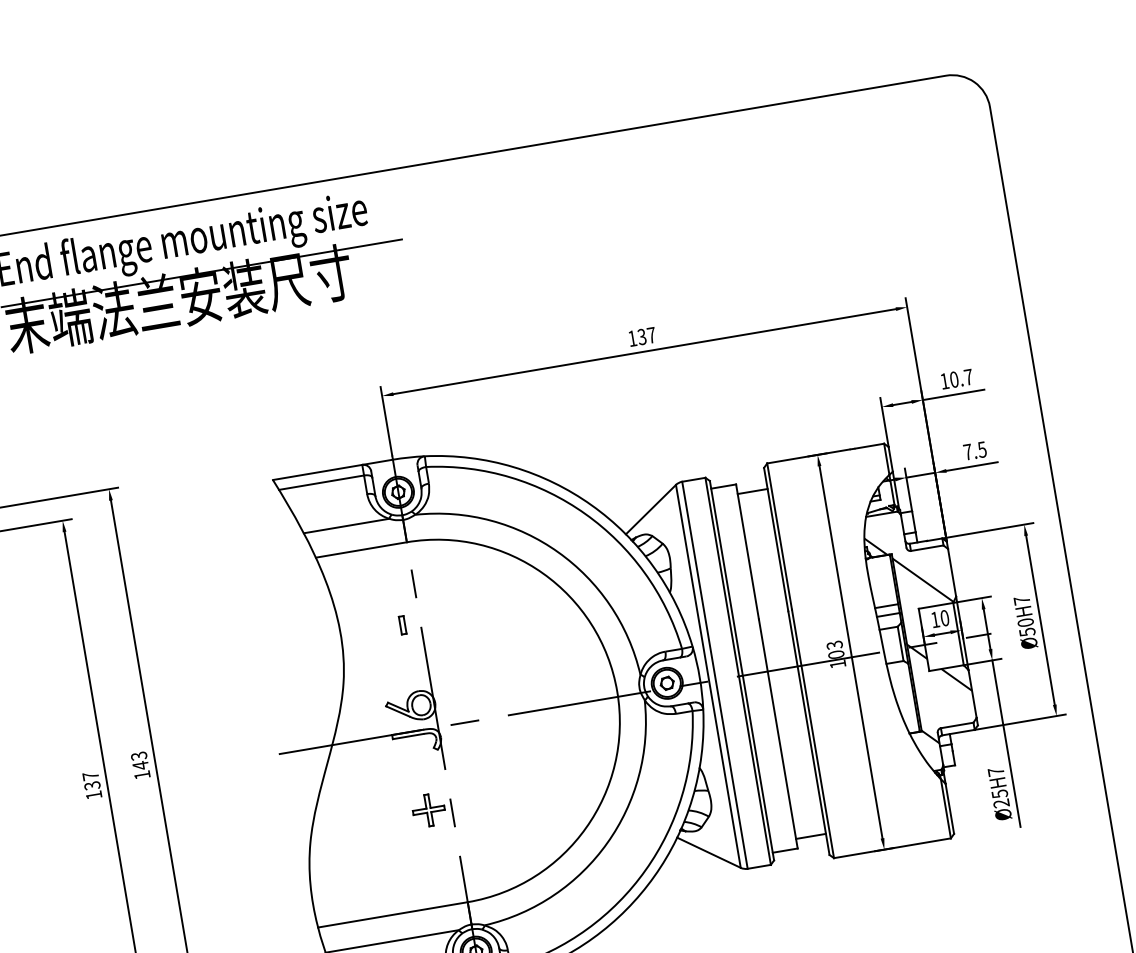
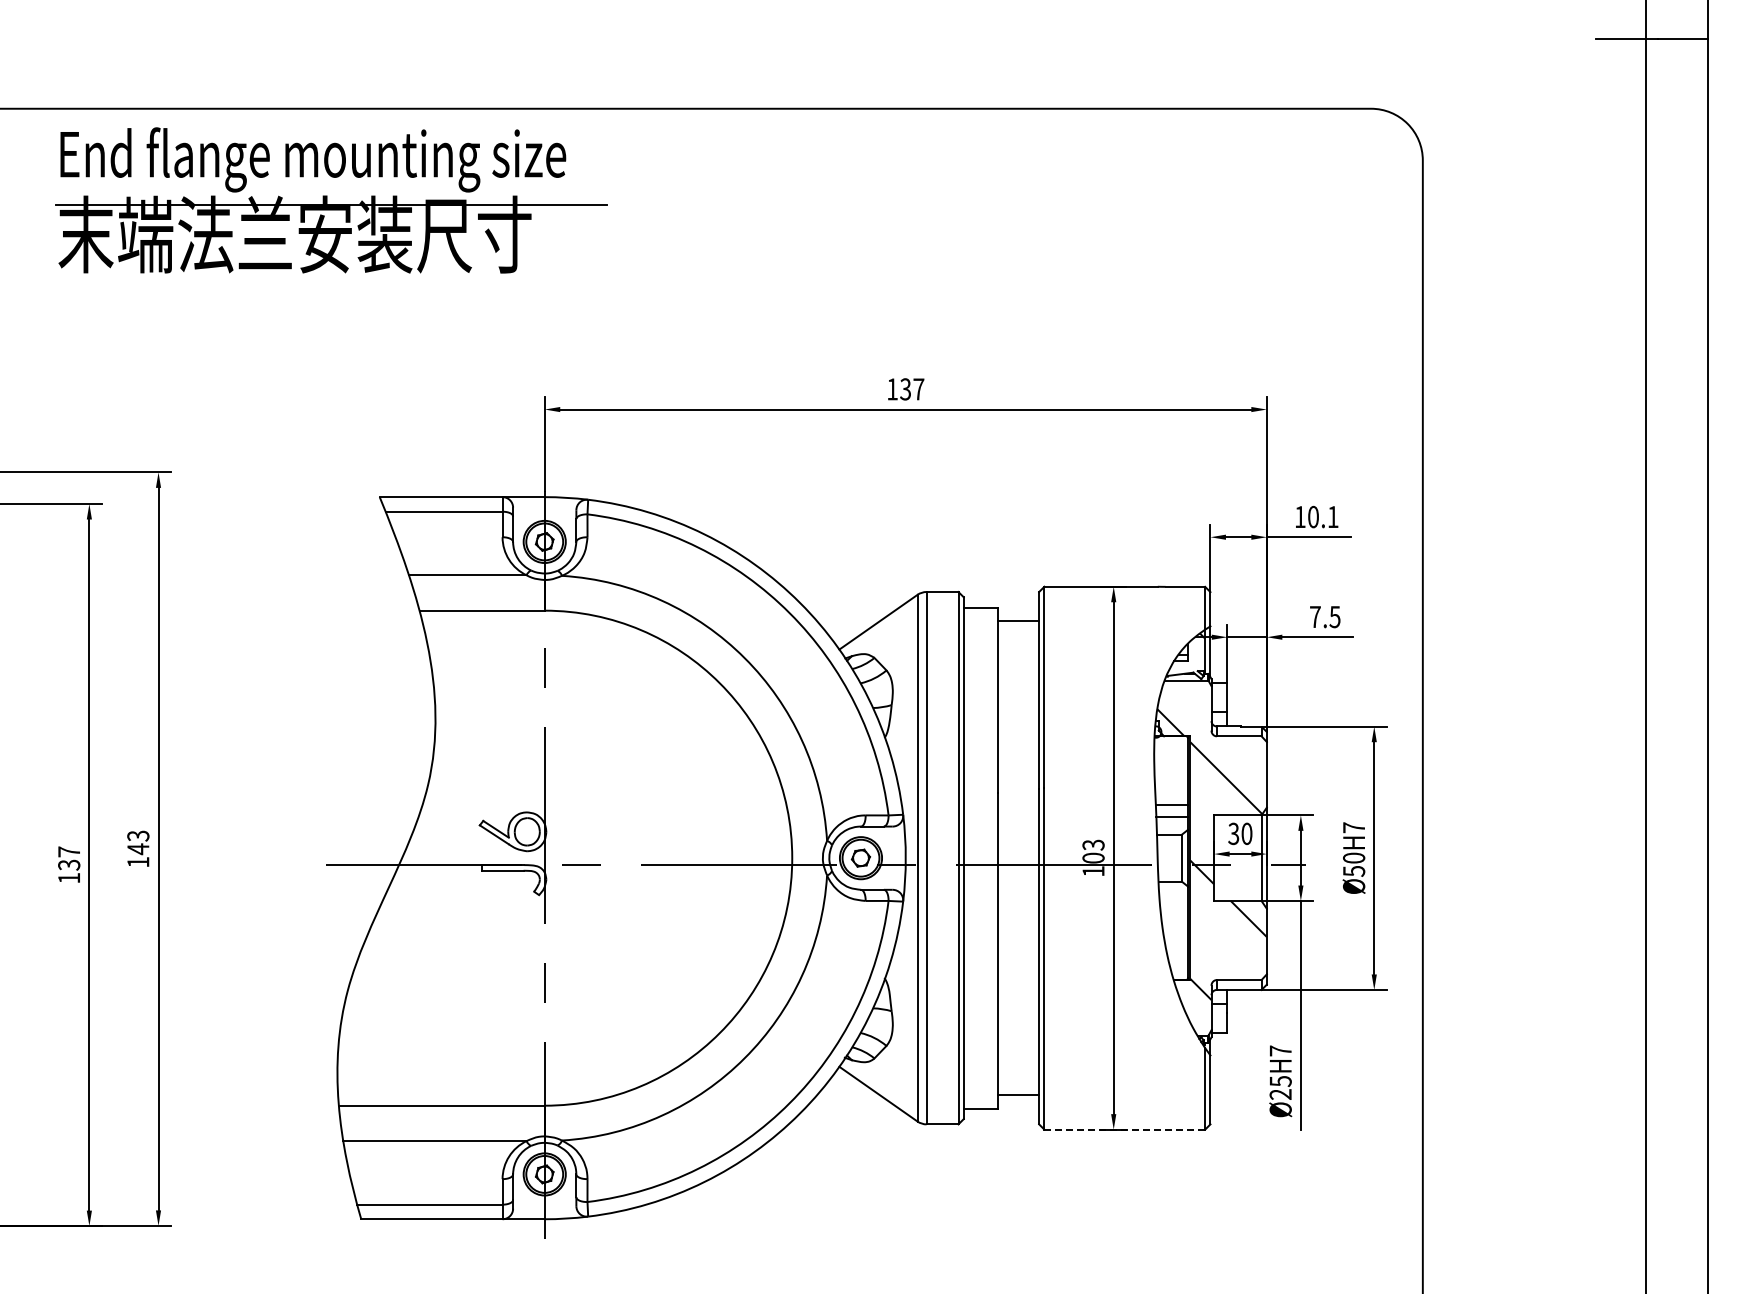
text: (968, 376) -> (1332, 516), 10.7 -> 10.1
text: (935, 619) -> (1233, 833), 10 -> 30
part: (402, 625) -> (520, 720), removed
part: (428, 810) -> (513, 974), removed
line: (892, 848) -> (1125, 1129), solid -> dashed

